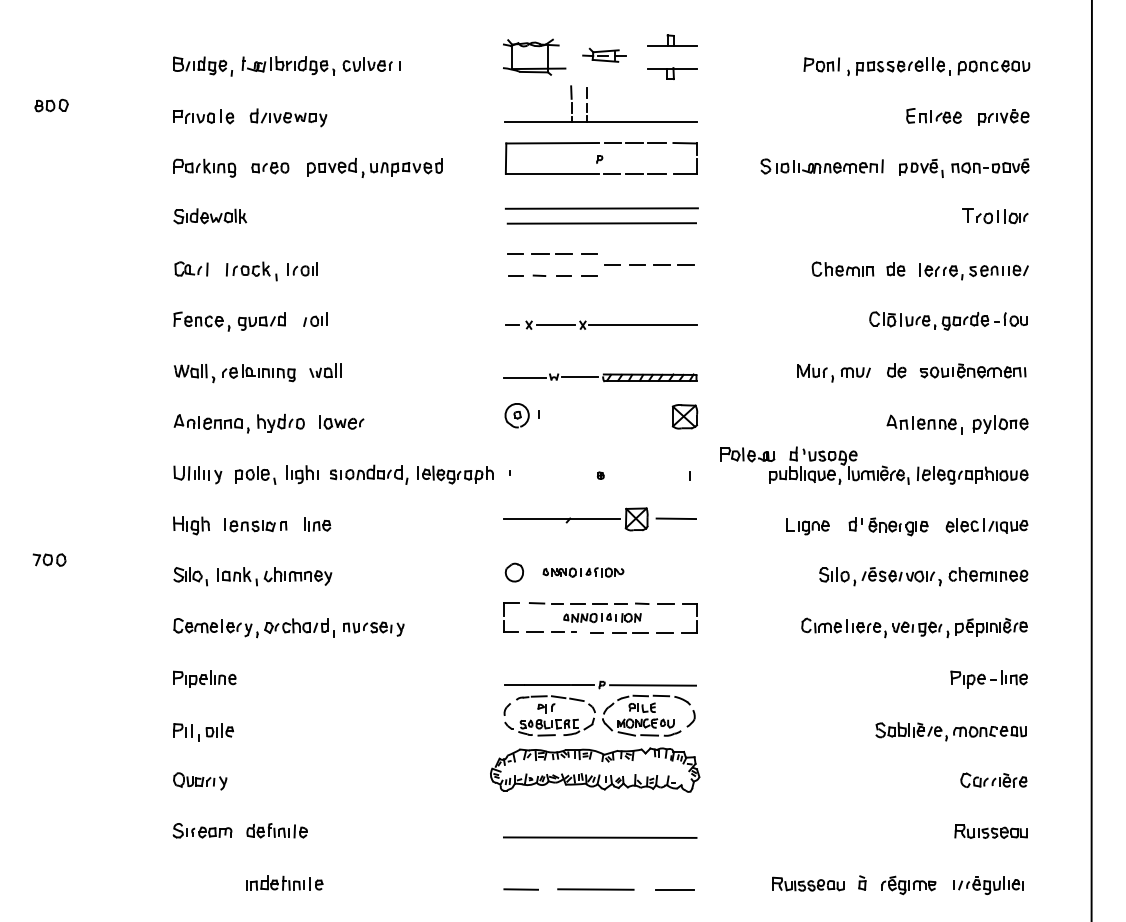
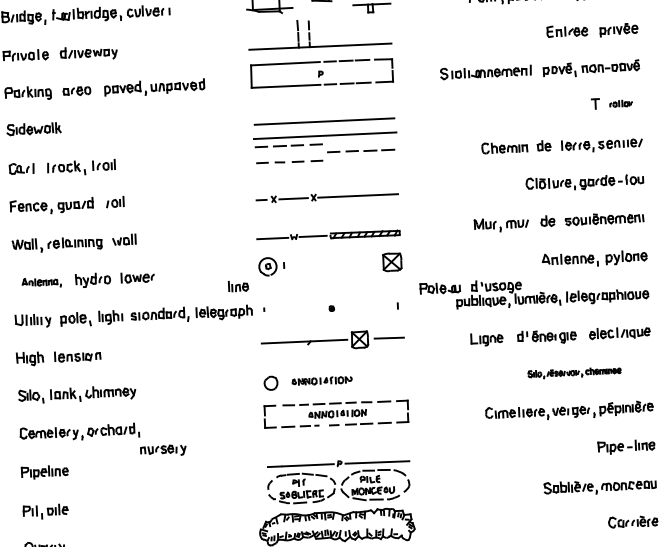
line: (601, 208) -> (324, 135), moved
part: (1002, 216) -> (621, 103), size x0.6
part: (211, 423) -> (41, 282), size x0.7
part: (317, 524) -> (238, 286), moved
part: (923, 576) -> (574, 372), size x0.6
part: (373, 628) -> (163, 450), moved

